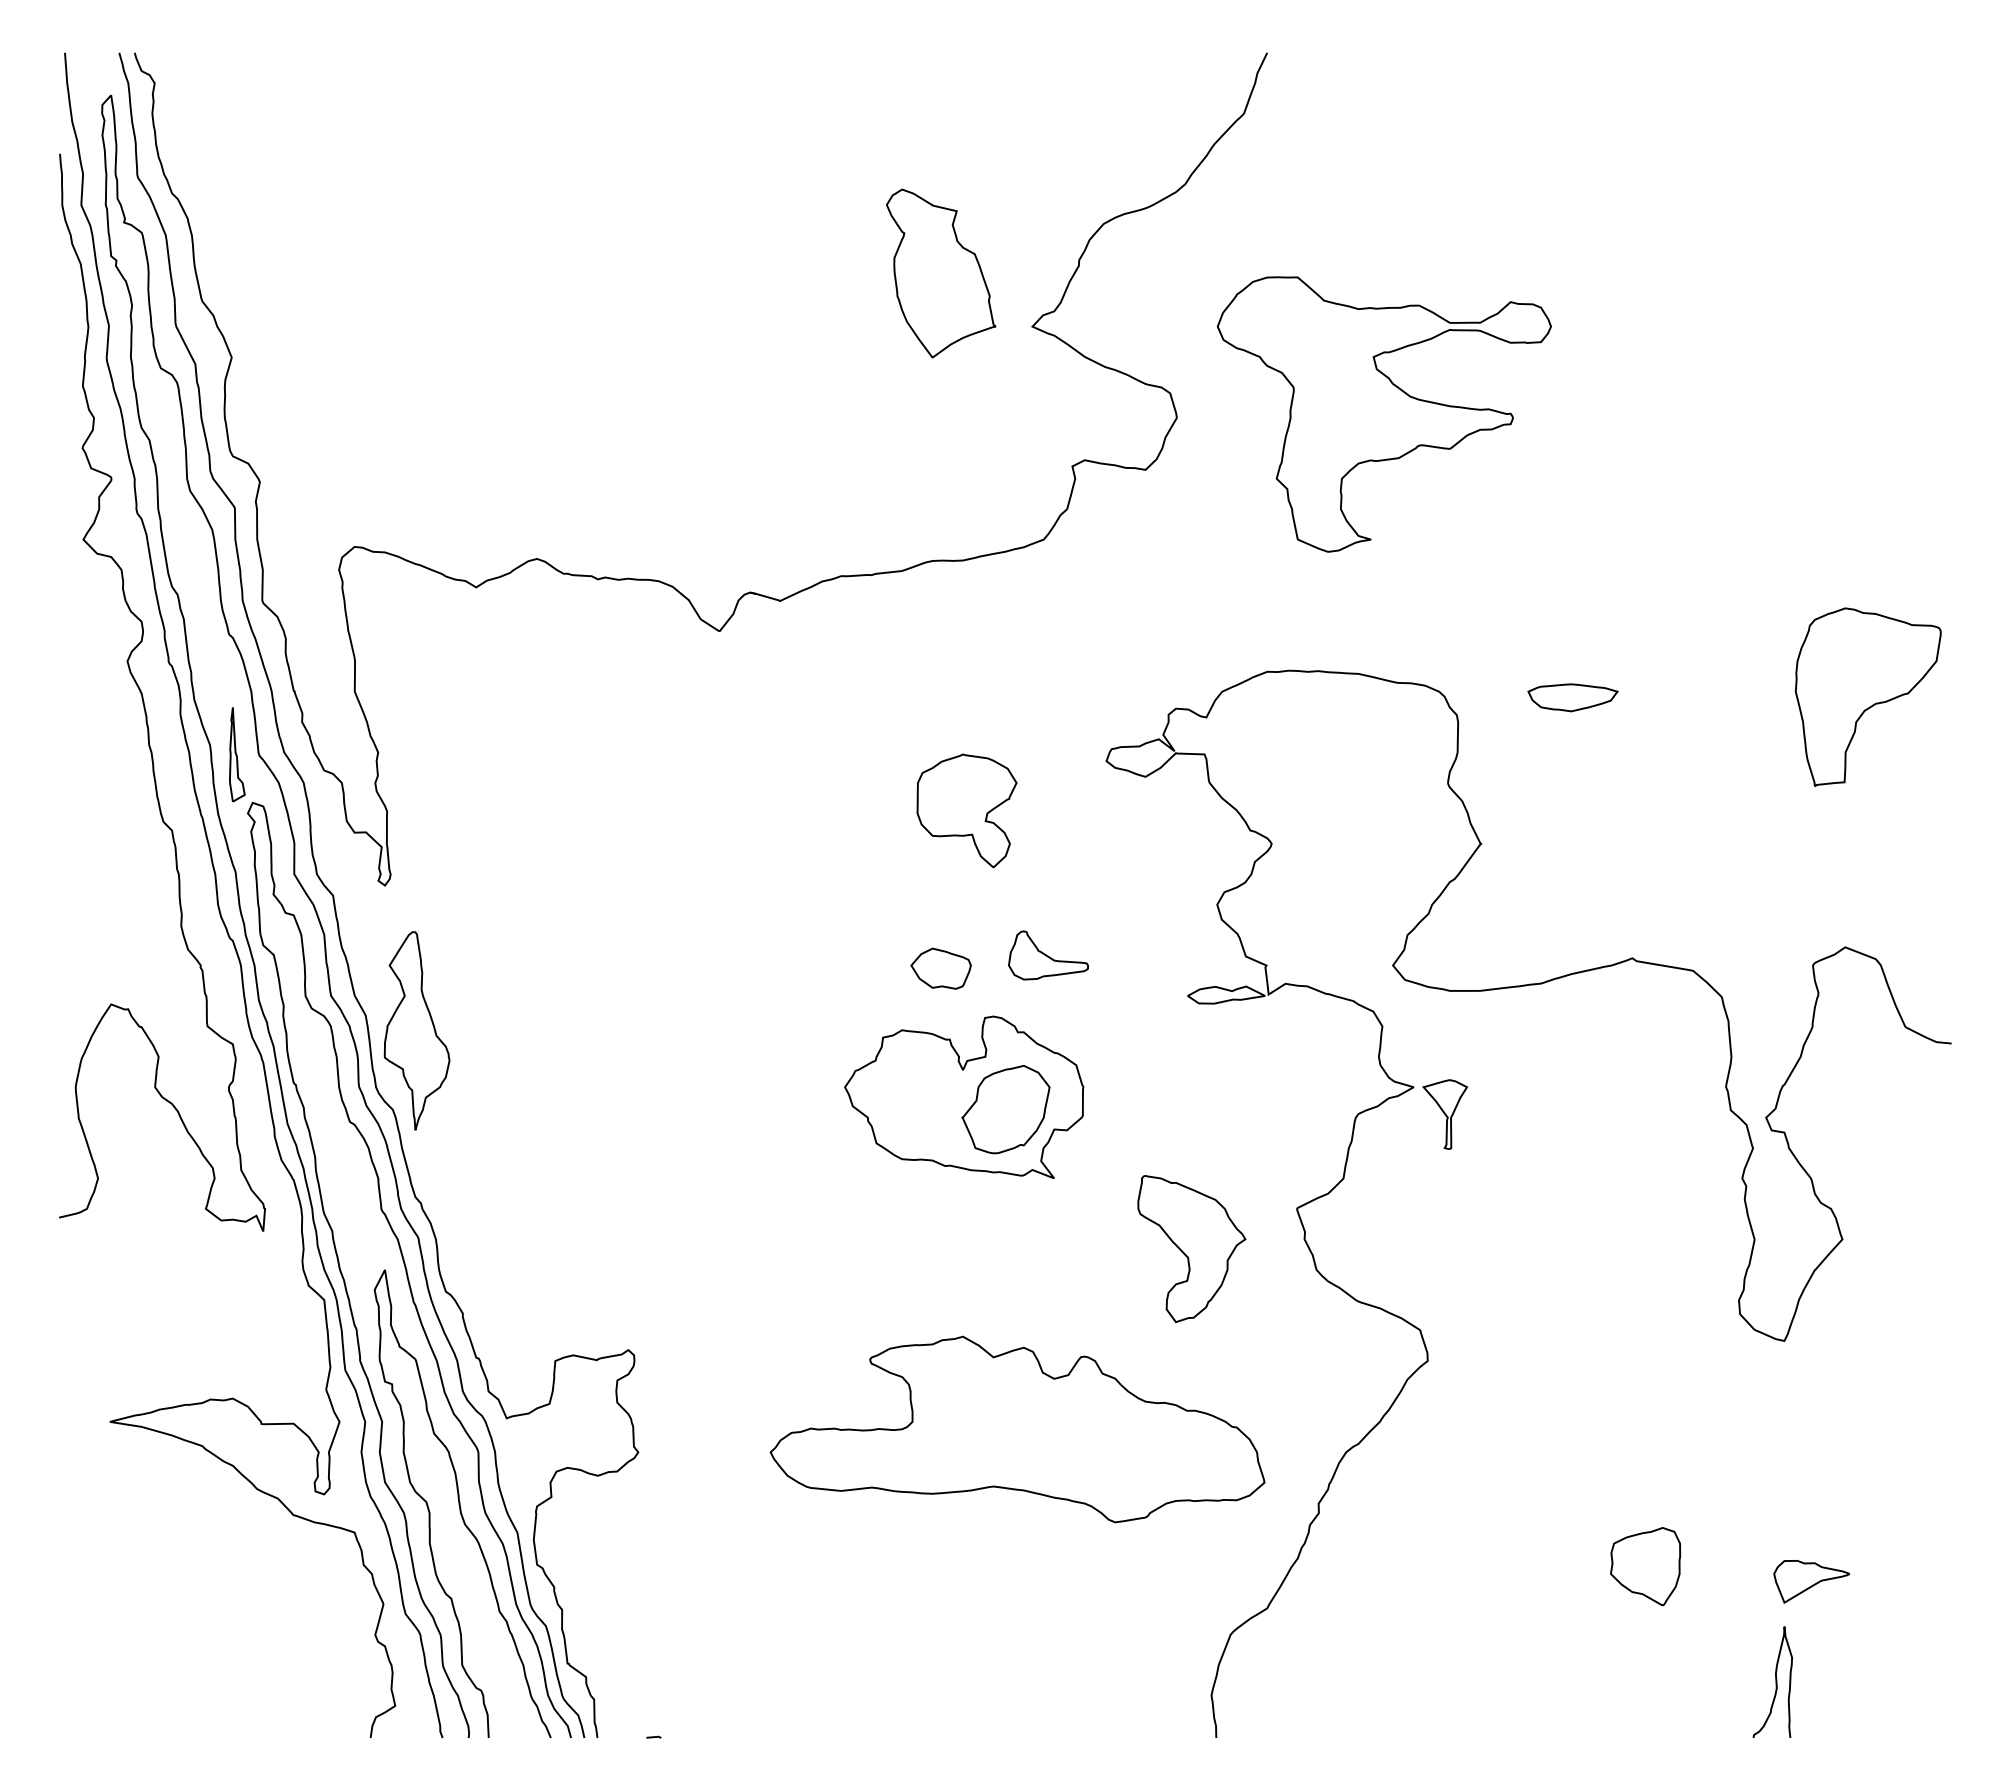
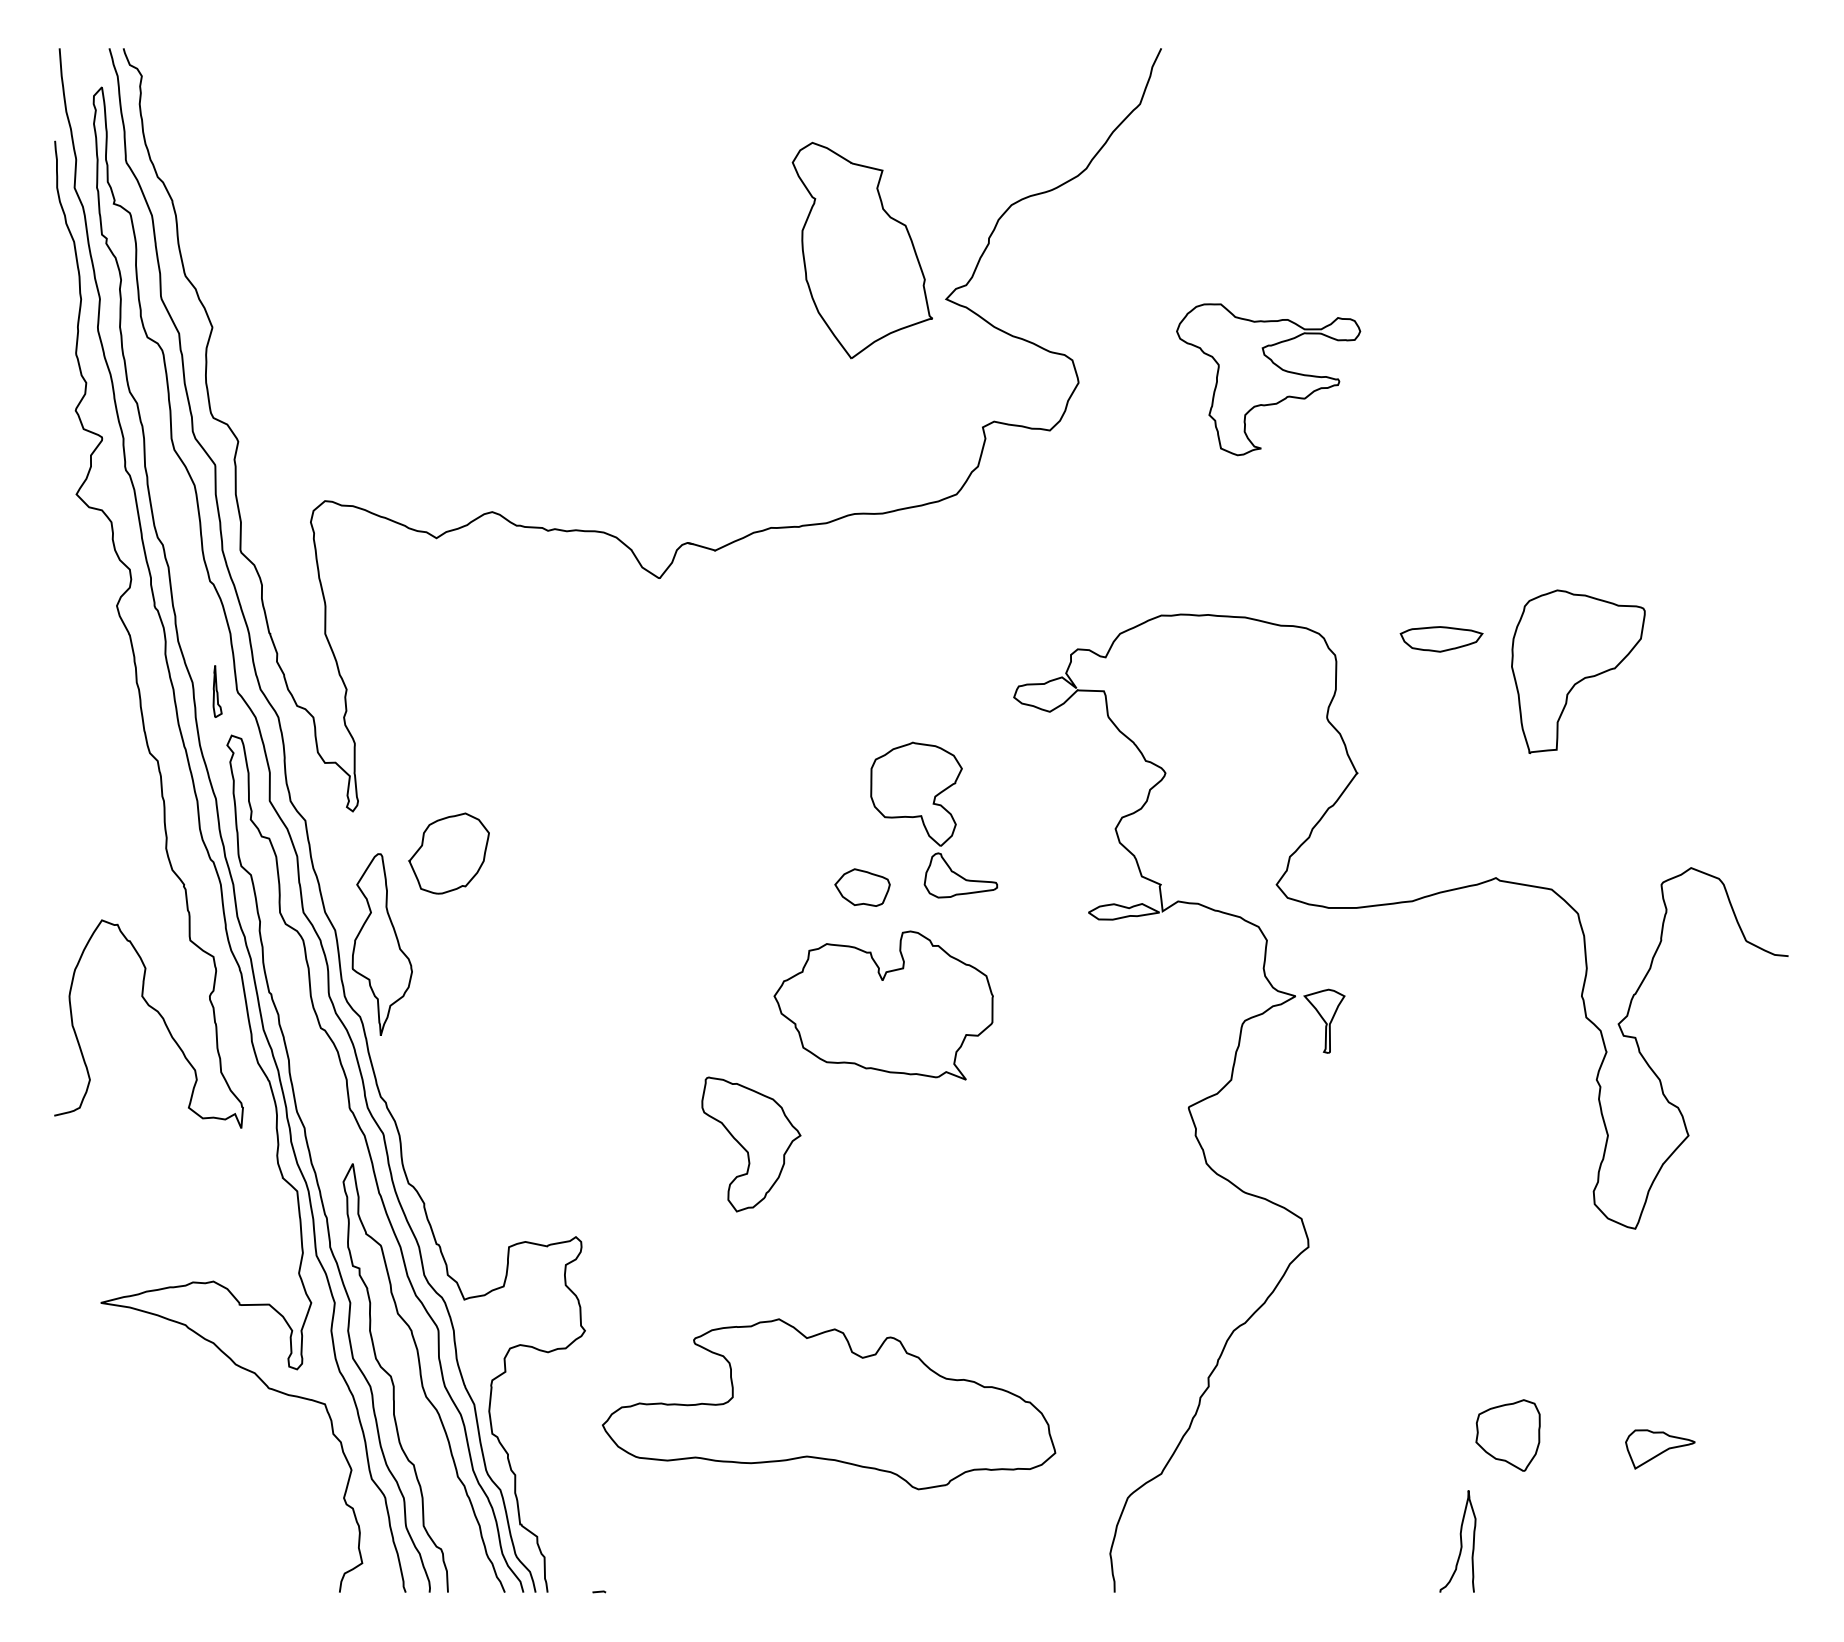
part: (941, 273) -> (862, 250), size x1.4
part: (1383, 414) -> (1267, 379), size x0.6
part: (1867, 696) -> (1577, 671), moved
part: (237, 754) -> (217, 691), size x0.6
part: (966, 810) -> (916, 793), moved
part: (1005, 1109) -> (448, 853), moved
part: (1191, 1248) -> (751, 1144), moved
part: (1017, 1429) -> (828, 1404), moved
curve: (1775, 1681) -> (1460, 1540), moved

